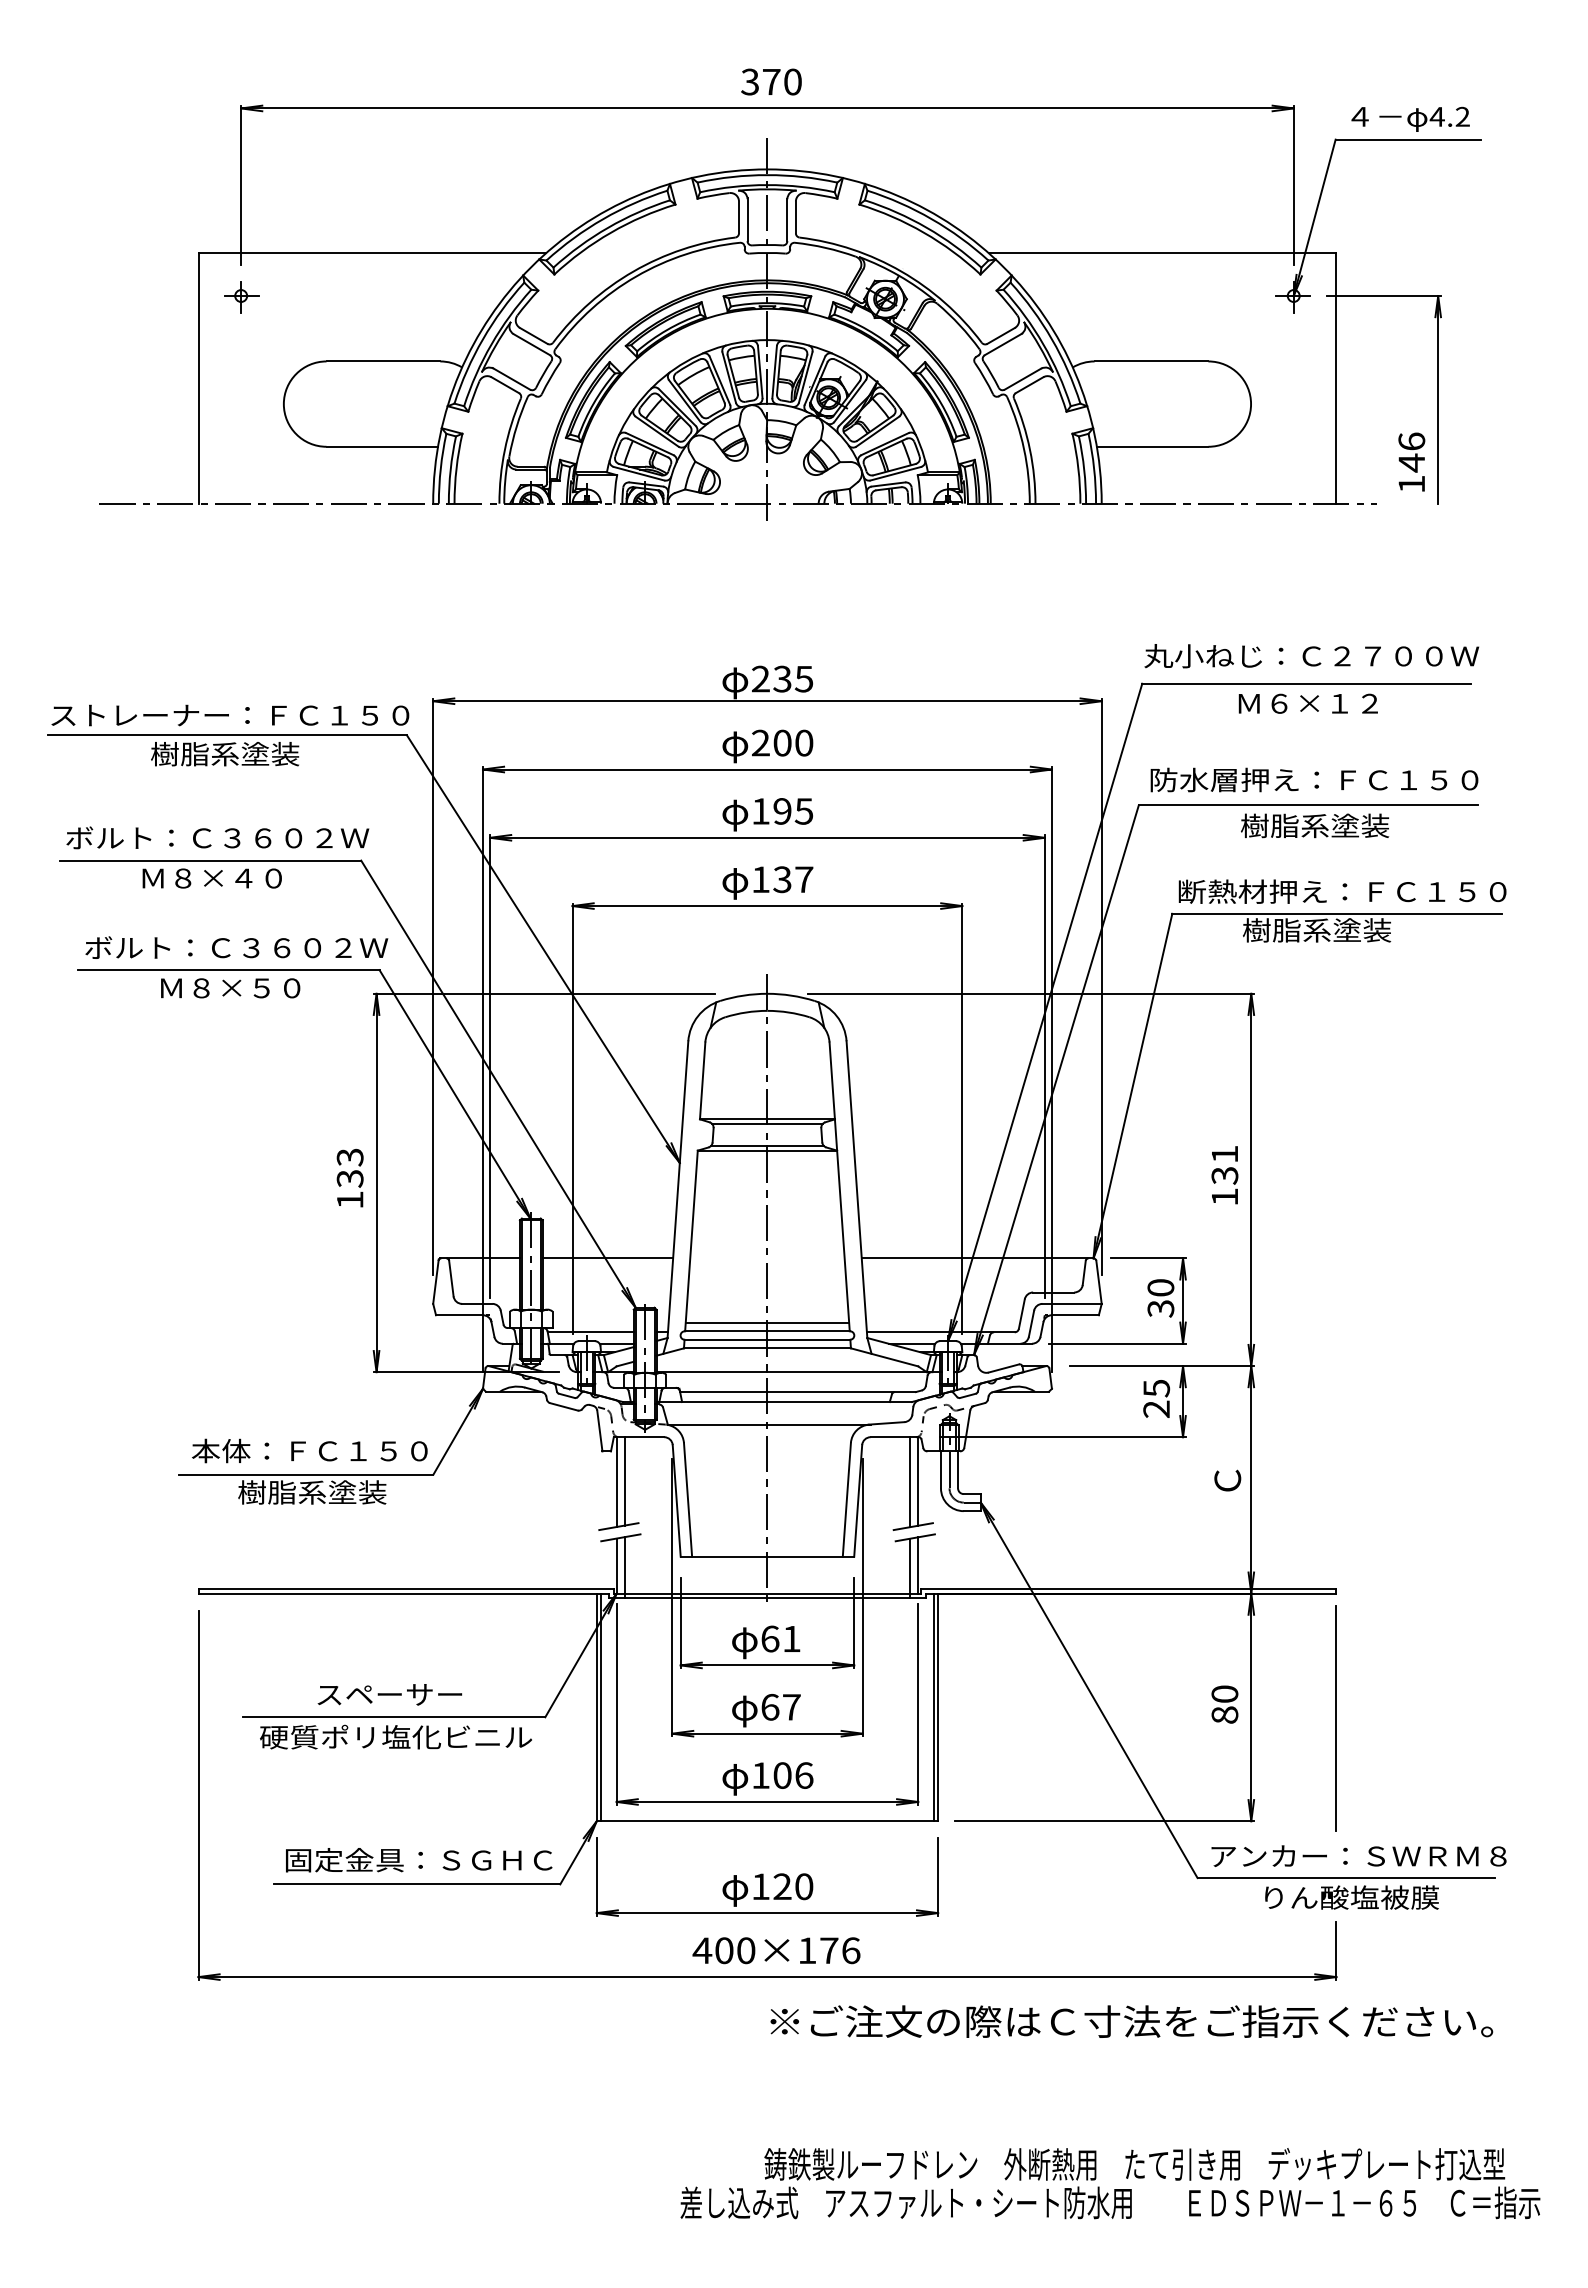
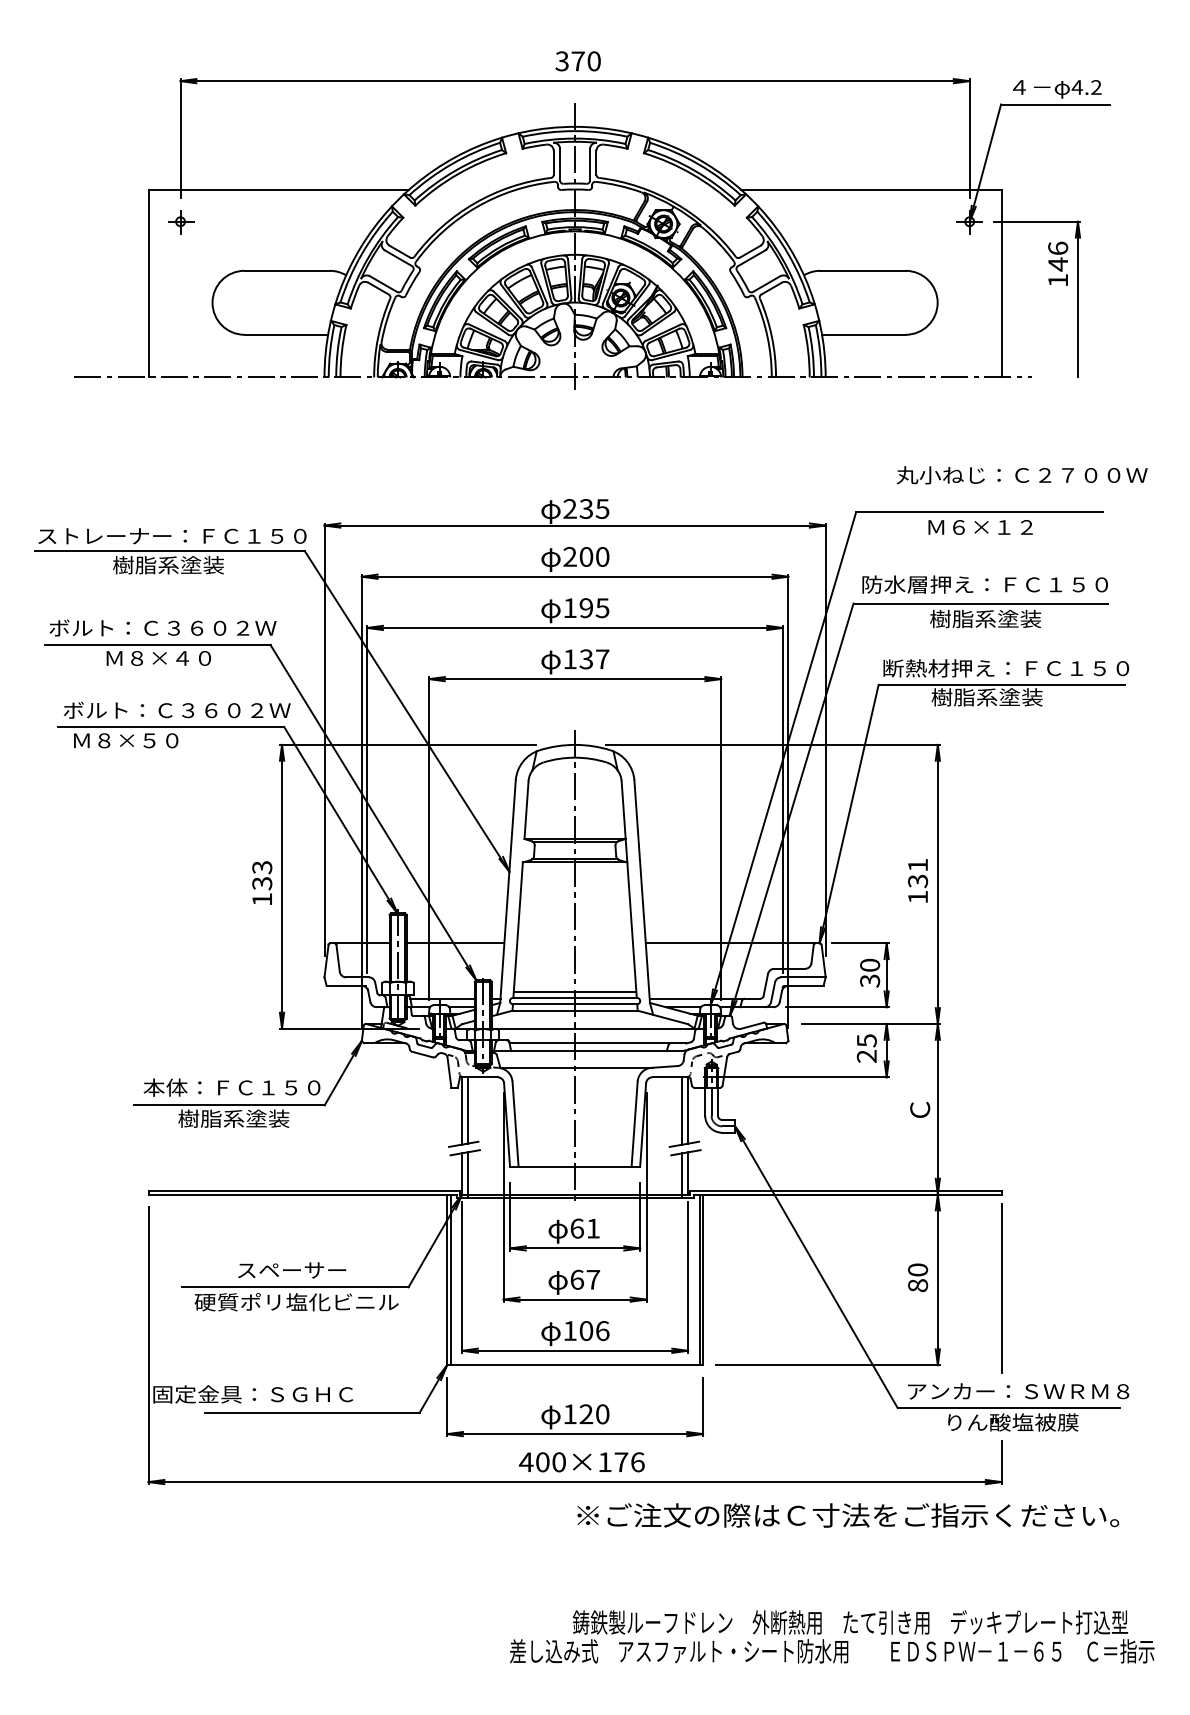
text: (1411, 461) -> (1057, 263), moved
text: (1311, 656) -> (1021, 475), moved
text: (230, 988) -> (126, 740), moved
text: (419, 1860) -> (253, 1394), moved

